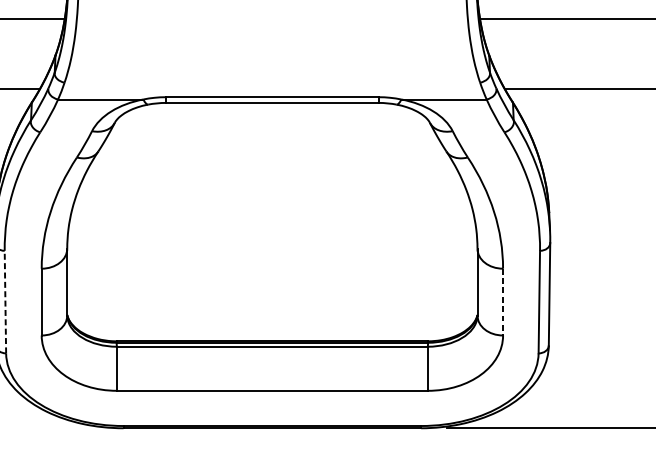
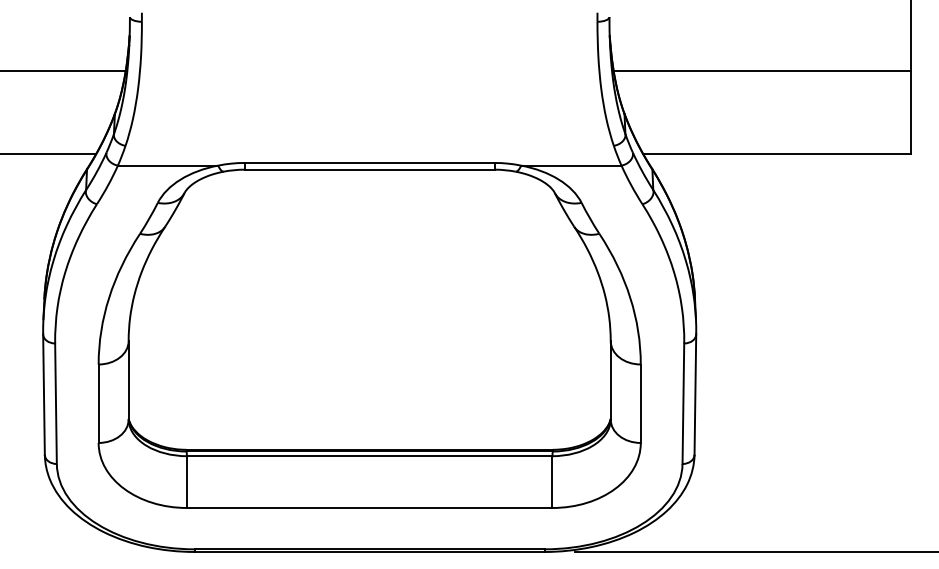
line: (5, 301) -> (56, 403), dashed -> solid
line: (502, 302) -> (640, 404), dashed -> solid

